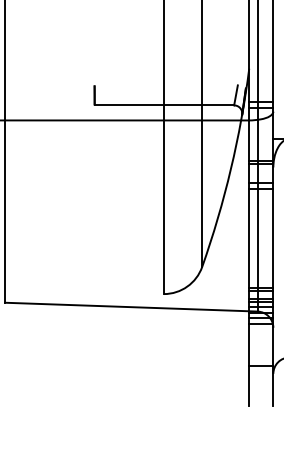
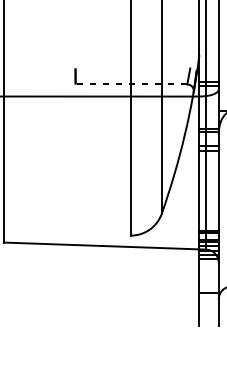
line: (164, 105) -> (131, 84), solid -> dashed

